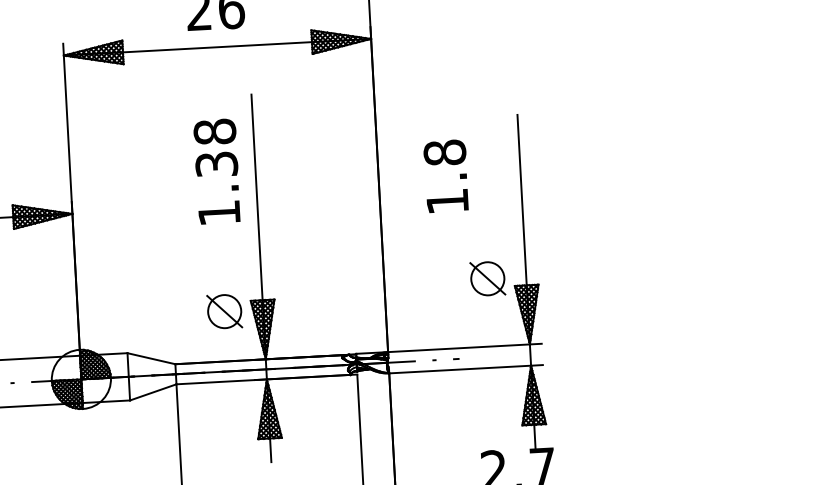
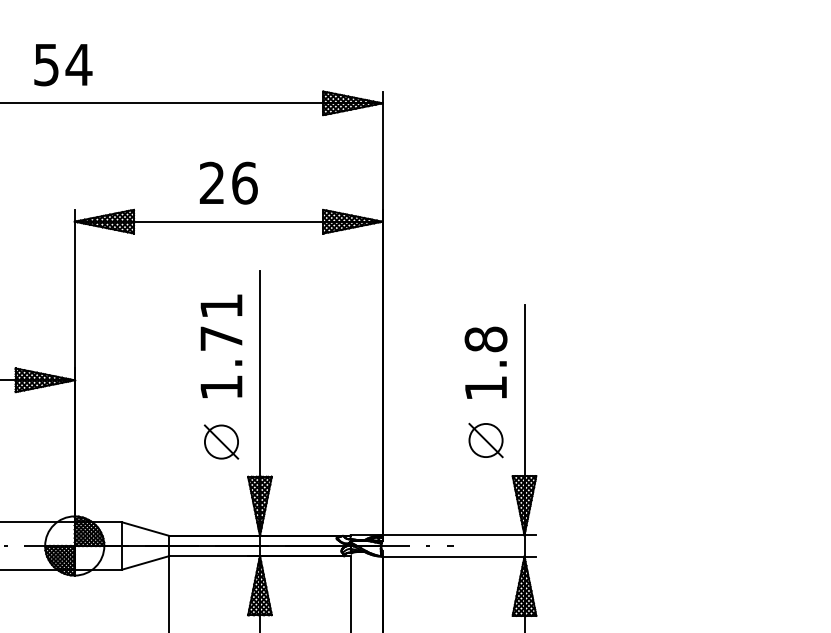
text: (215, 147) -> (221, 321), 1.38 -> 1.71
text: (445, 175) -> (485, 362), moved
part: (487, 278) -> (485, 440), moved
part: (224, 311) -> (221, 441), moved

